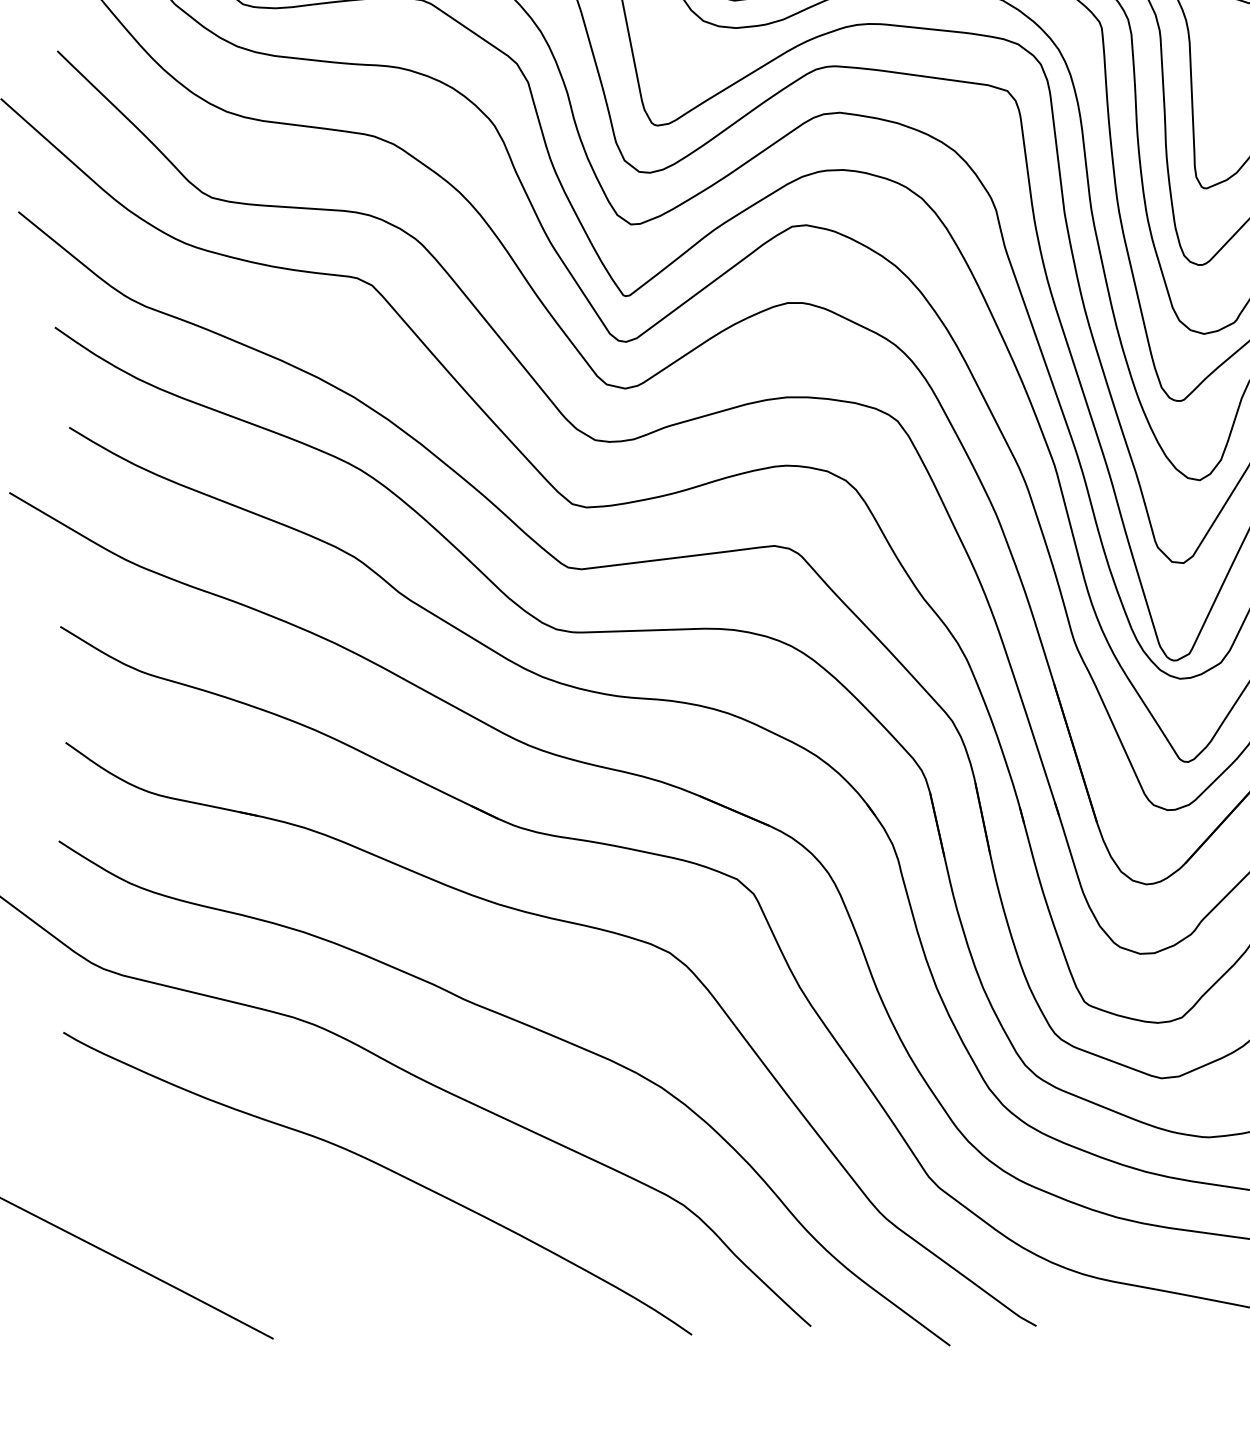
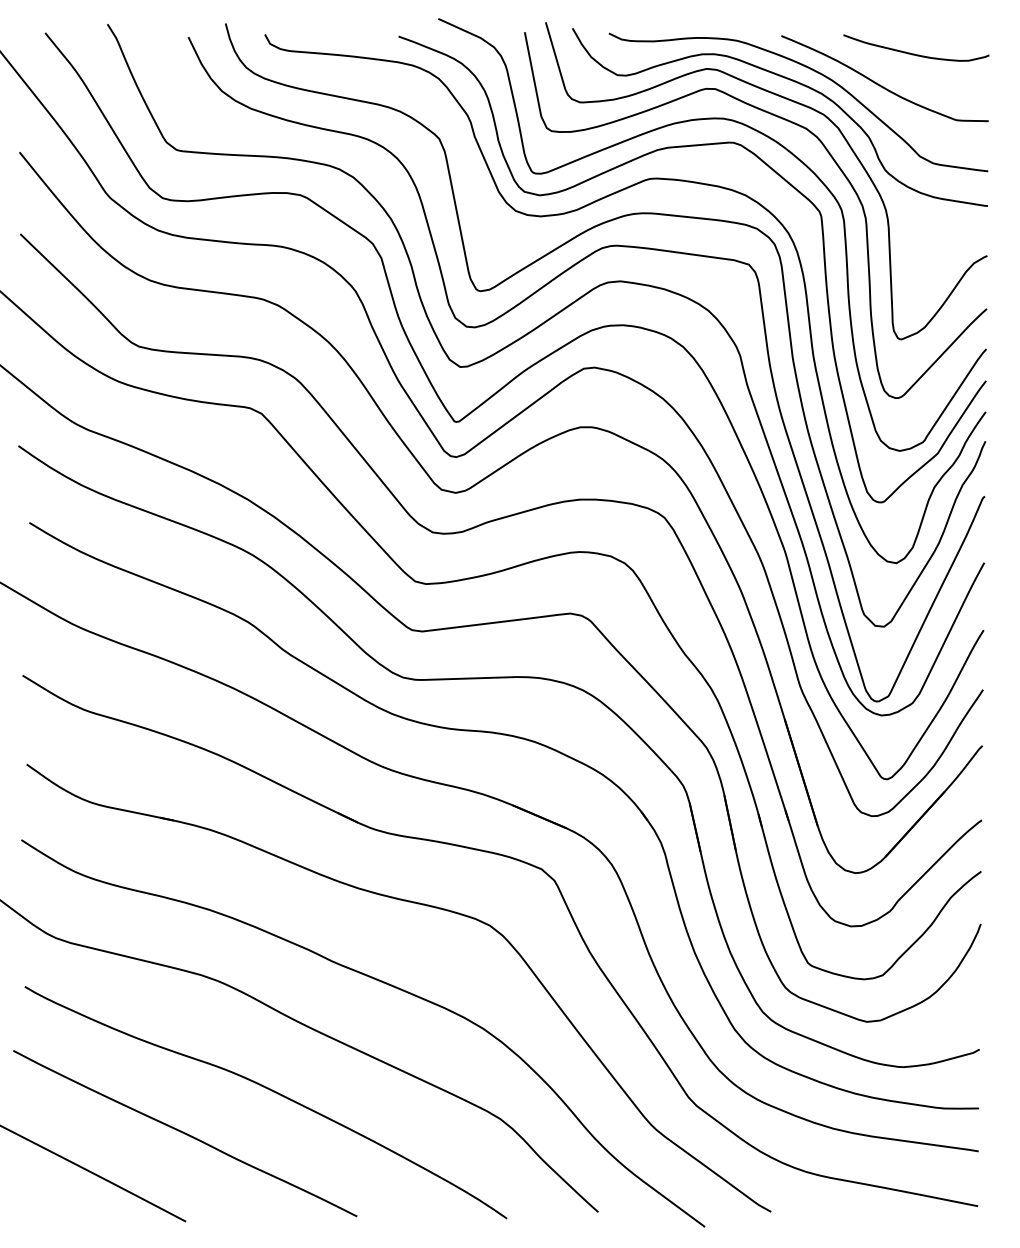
curve: (272, 1223) -> (185, 1133), added

